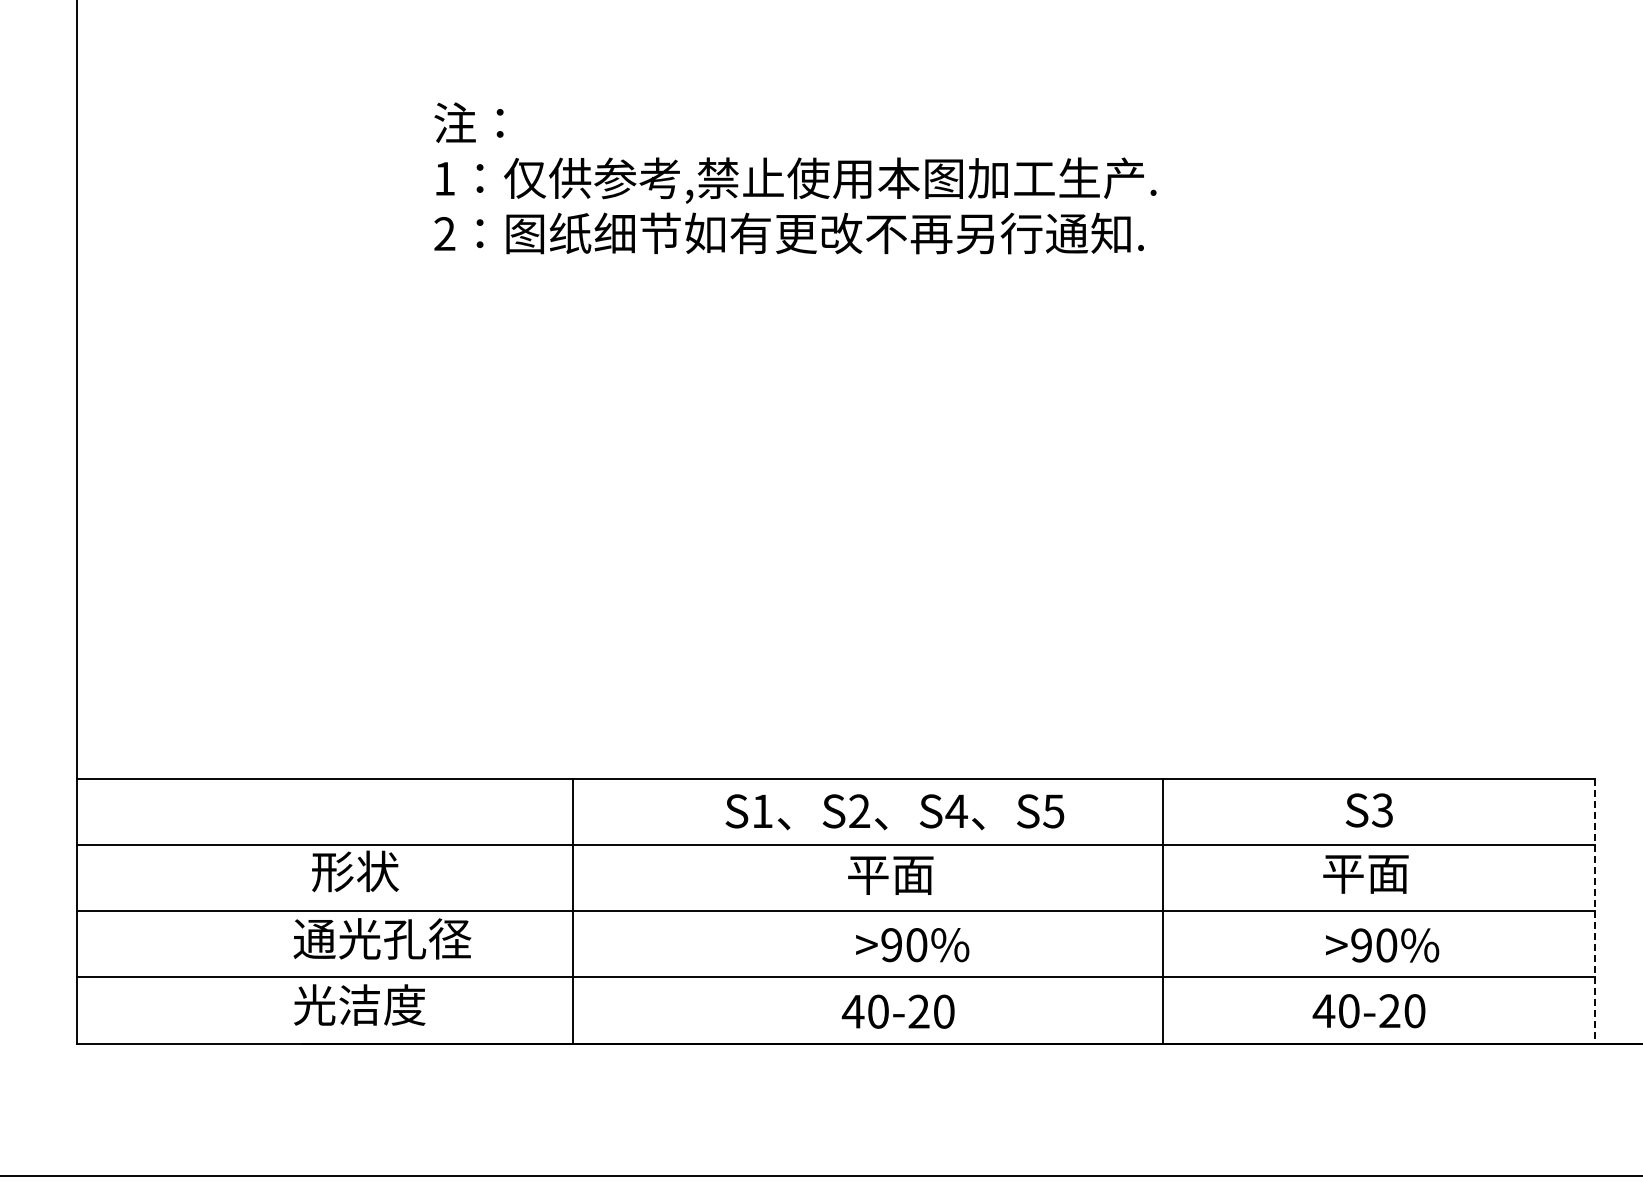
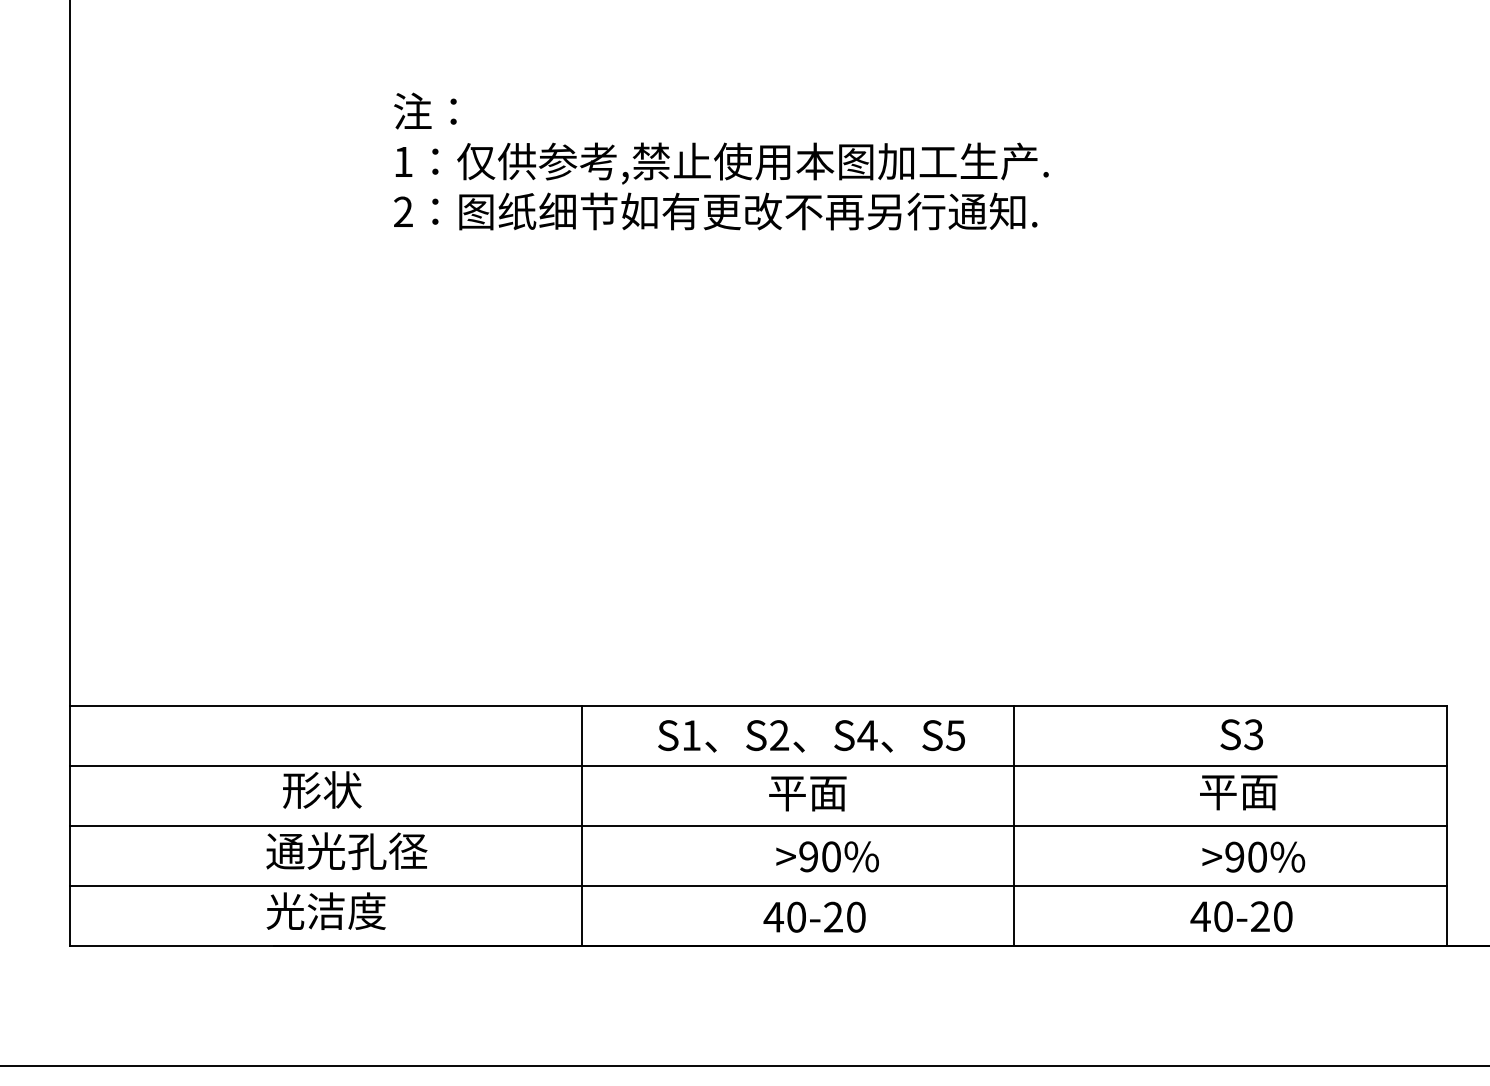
line: (572, 910) -> (581, 825), moved
line: (1162, 910) -> (1014, 825), moved
line: (1595, 911) -> (1446, 826), dashed -> solid

